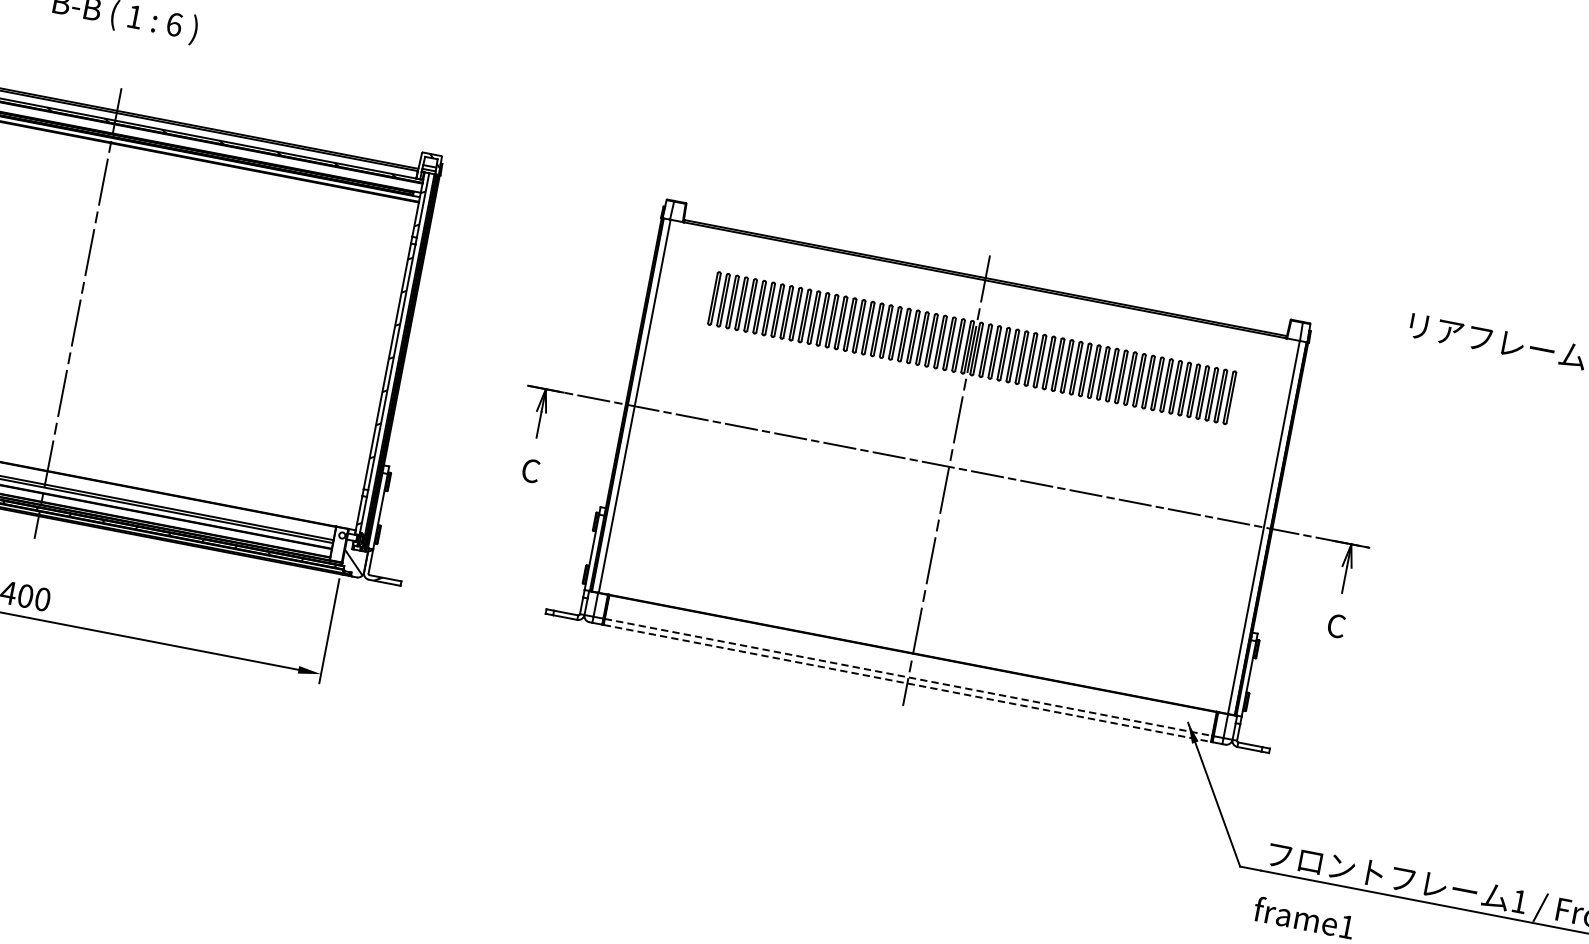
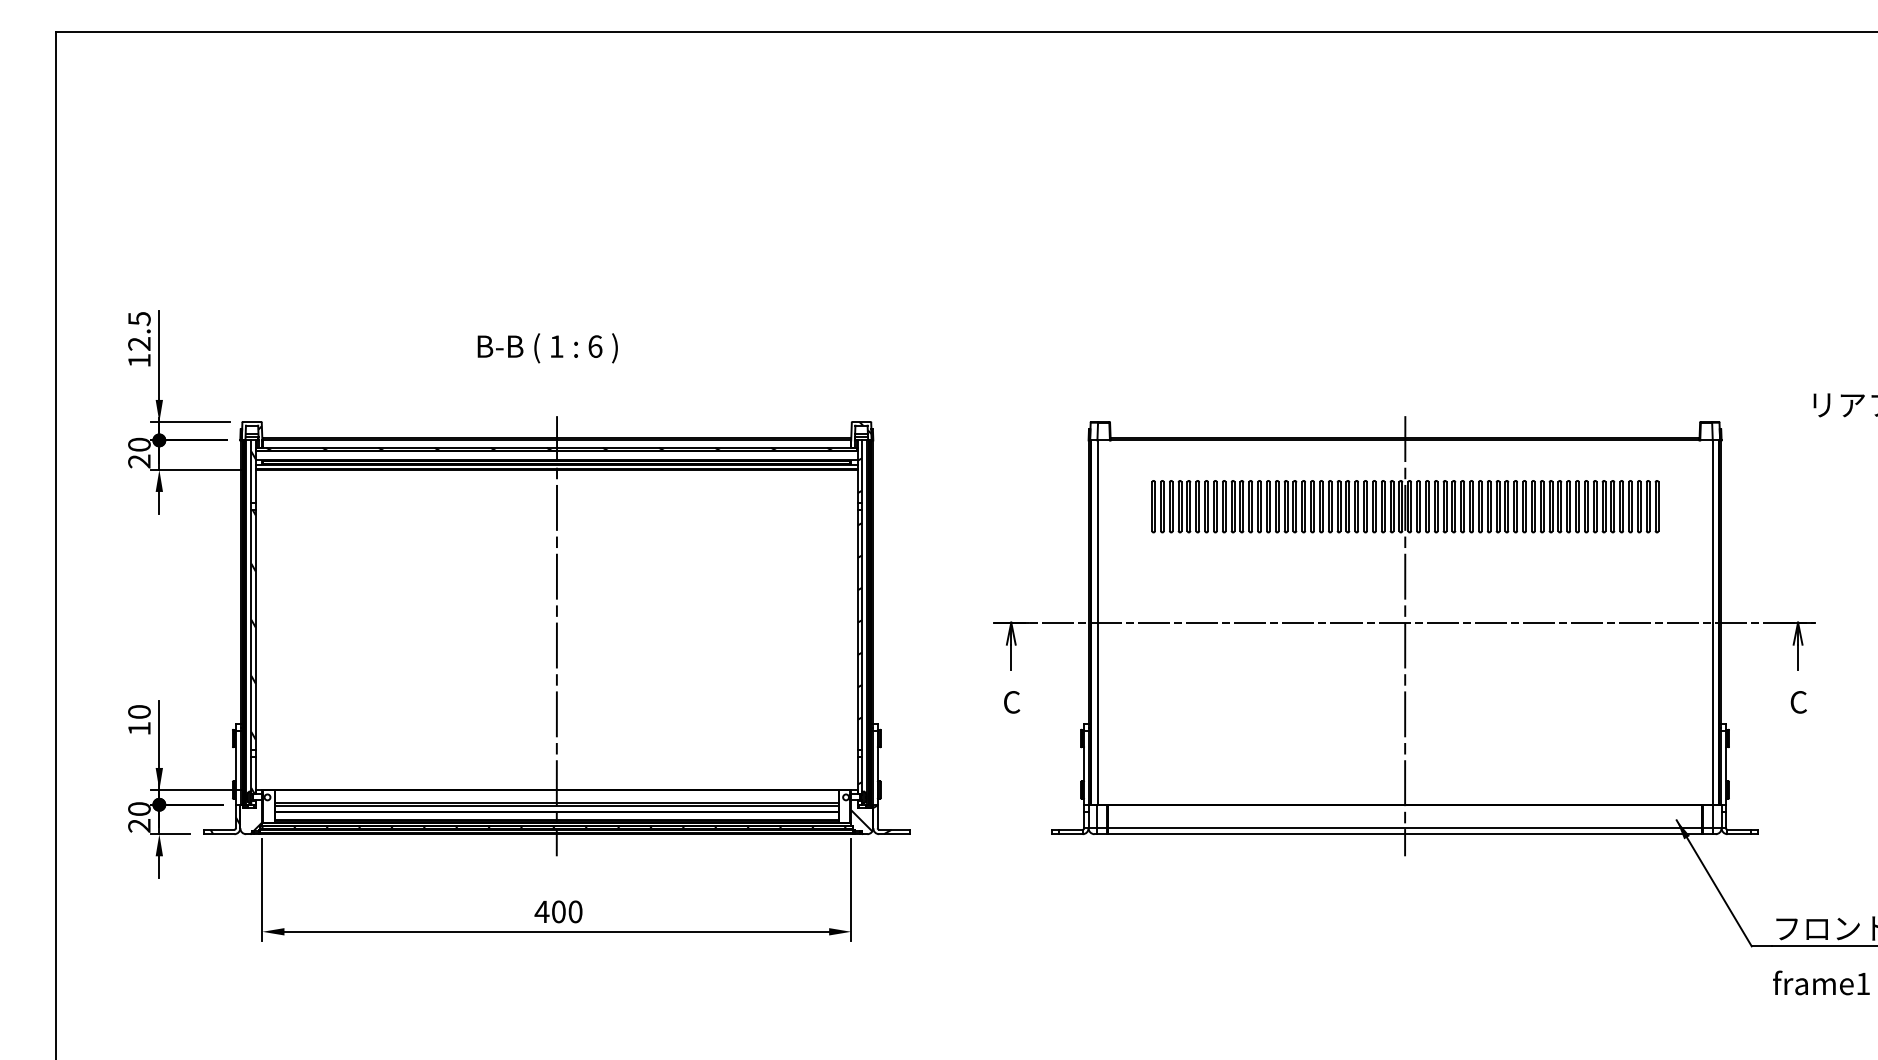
line: (908, 677) -> (1405, 828), dashed -> solid
line: (907, 683) -> (1405, 834), dashed -> solid

